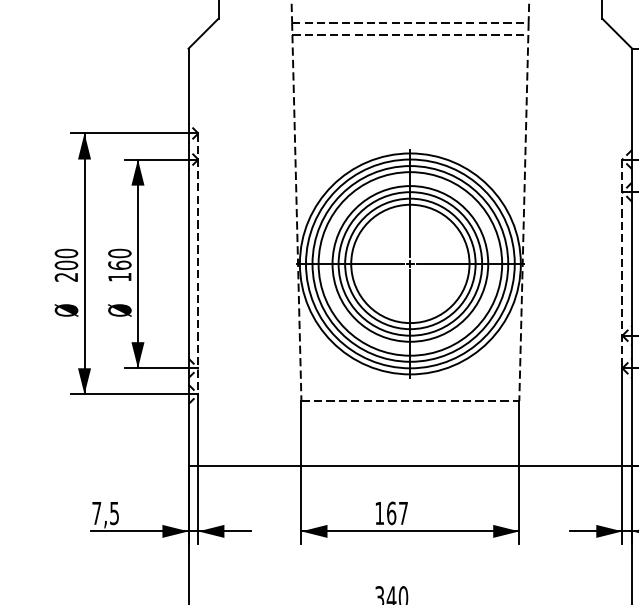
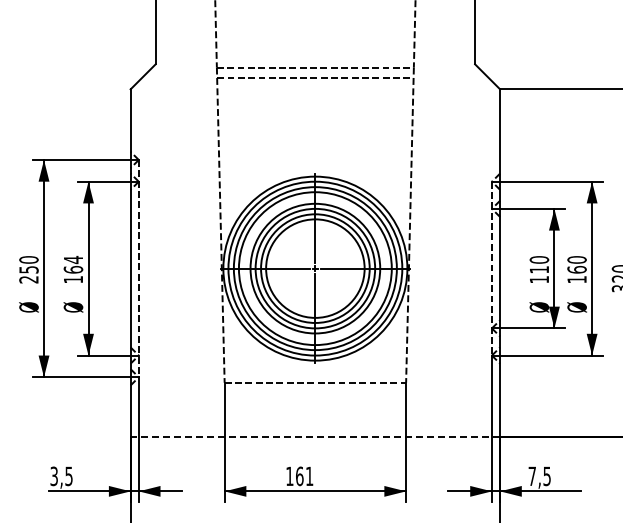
text: (119, 252) -> (73, 259), 160 -> 164
text: (65, 264) -> (28, 269), 200 -> 250
line: (410, 466) -> (315, 437), solid -> dashed
text: (403, 512) -> (309, 475), 167 -> 161
text: (95, 513) -> (53, 476), 7,5 -> 3,5

